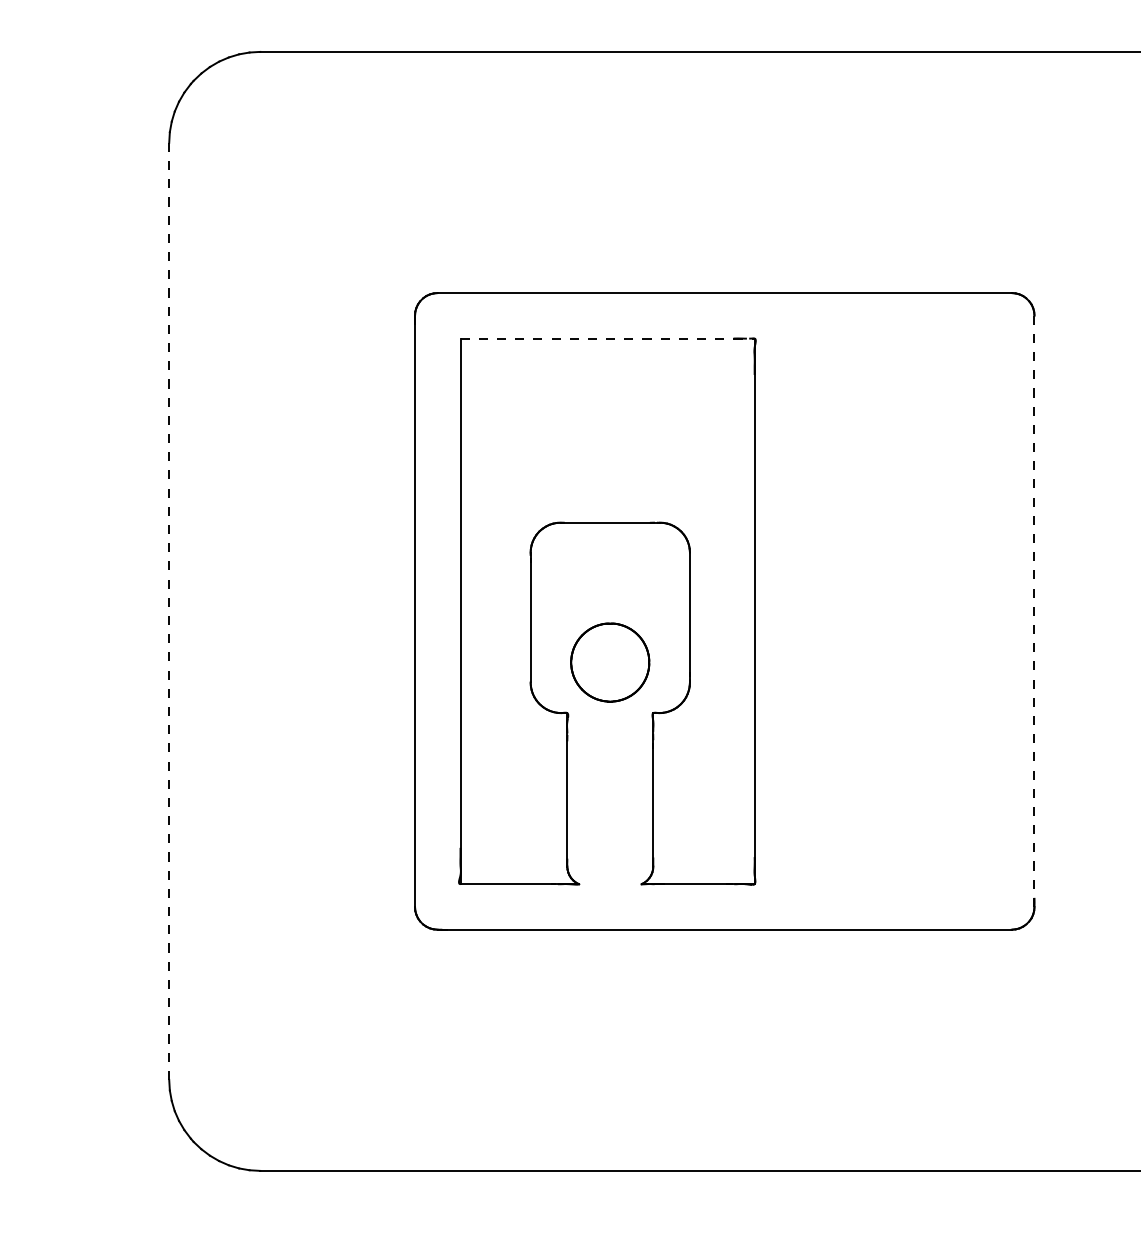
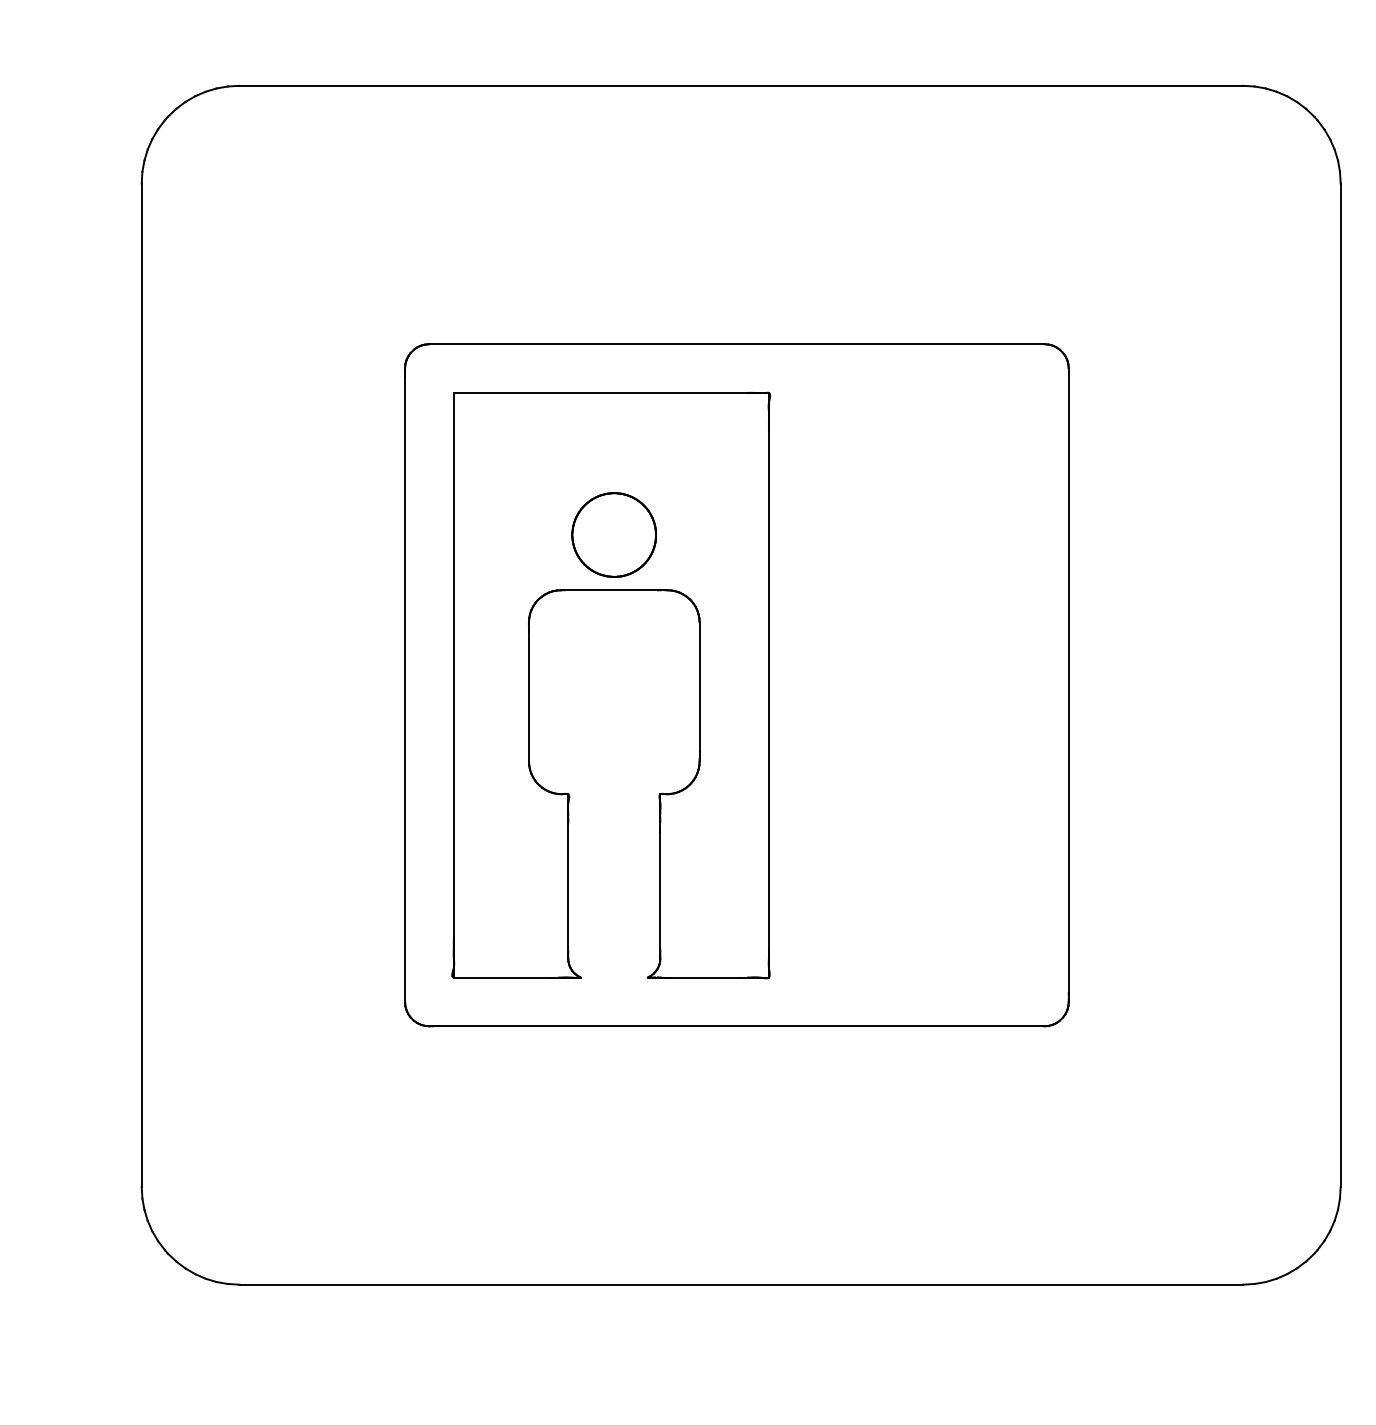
line: (607, 338) -> (611, 392), dashed -> solid
line: (169, 611) -> (141, 685), dashed -> solid
line: (1034, 611) -> (1068, 685), dashed -> solid
part: (609, 662) -> (613, 534), moved

